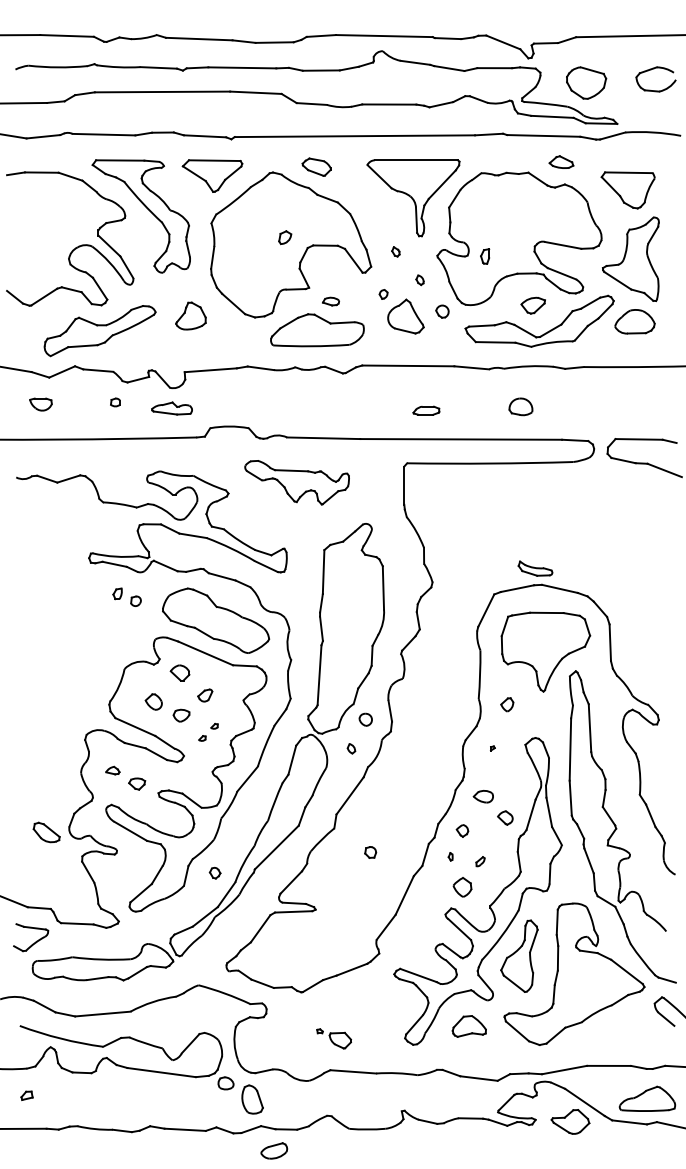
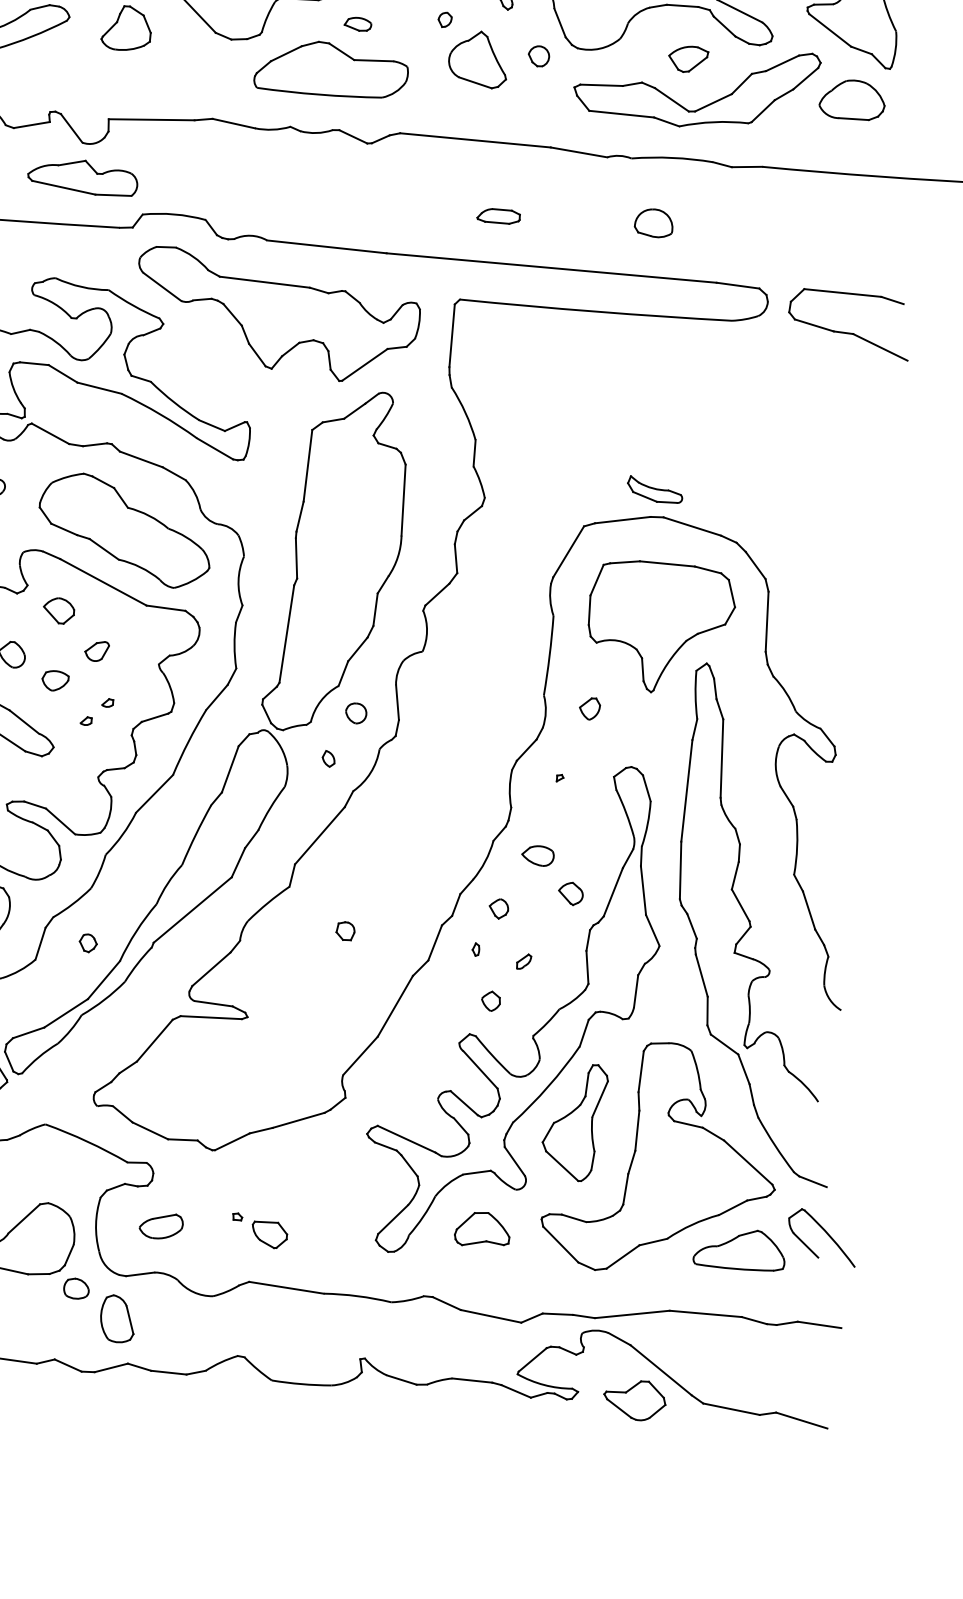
part: (171, 408) -> (81, 176), size x1.67
part: (296, 482) -> (276, 315), size x1.67
part: (462, 887) -> (490, 1001), size x0.62
part: (647, 1098) -> (740, 1248), moved
part: (274, 1150) -> (161, 1225), moved

